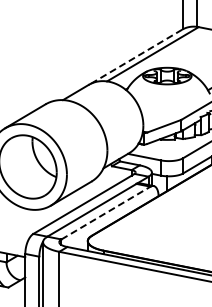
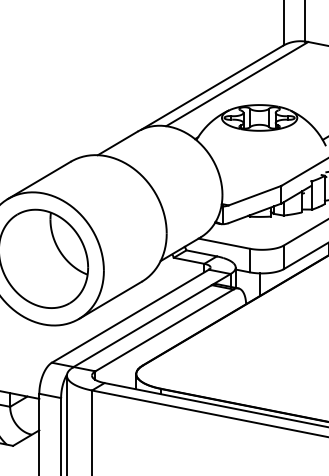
line: (136, 56) -> (211, 87), dashed -> solid
line: (106, 213) -> (165, 331), dashed -> solid

